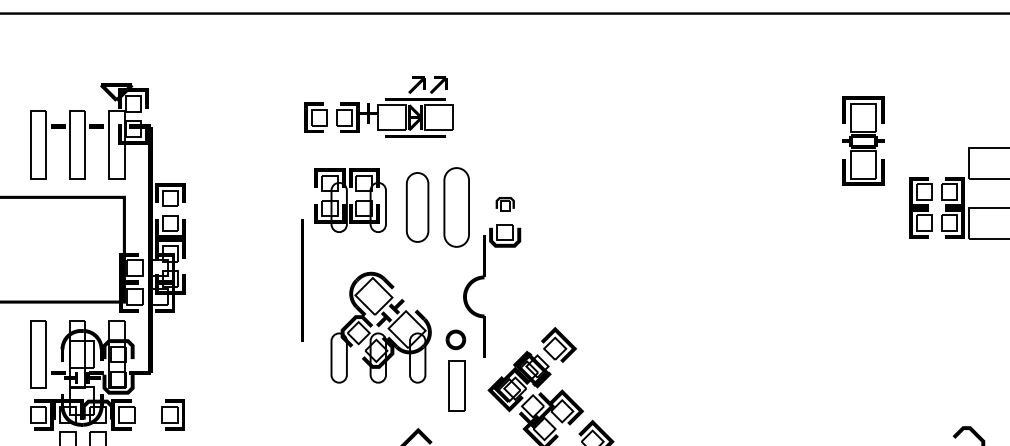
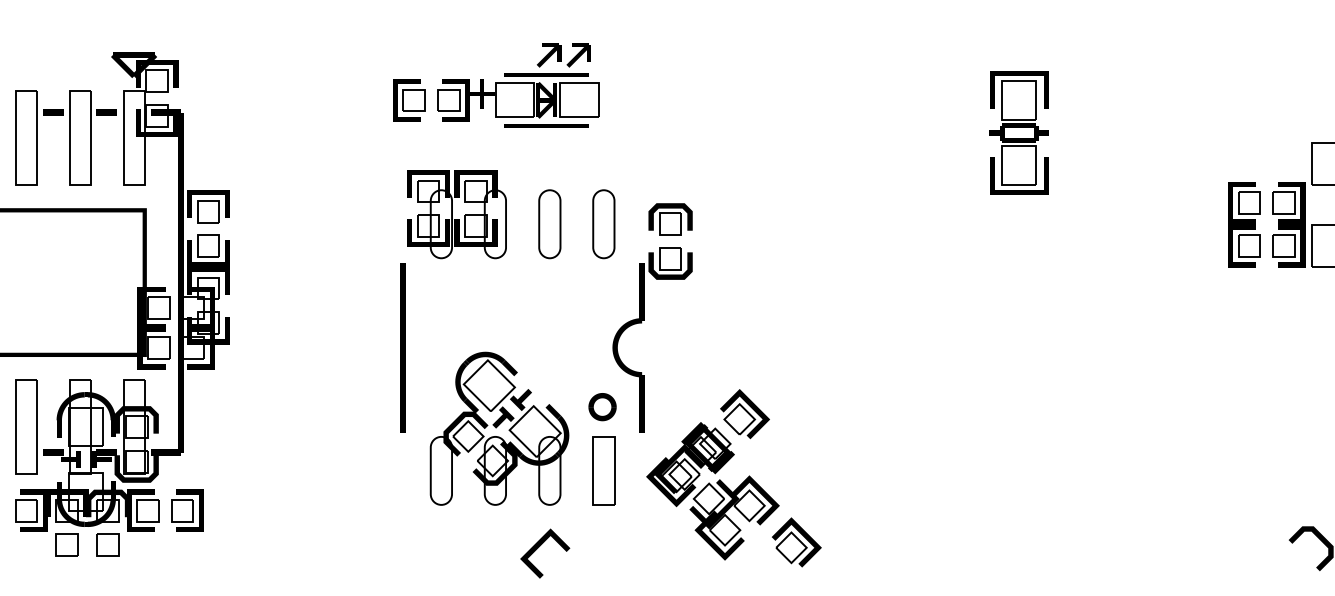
part: (863, 140) -> (1019, 131), moved
part: (505, 203) -> (671, 218), size x1.67
part: (417, 207) -> (549, 224), size x0.71
part: (456, 207) -> (603, 224), size x0.62
line: (302, 280) -> (403, 347), moved
part: (380, 327) -> (498, 428), moved
part: (172, 414) -> (186, 510), moved

